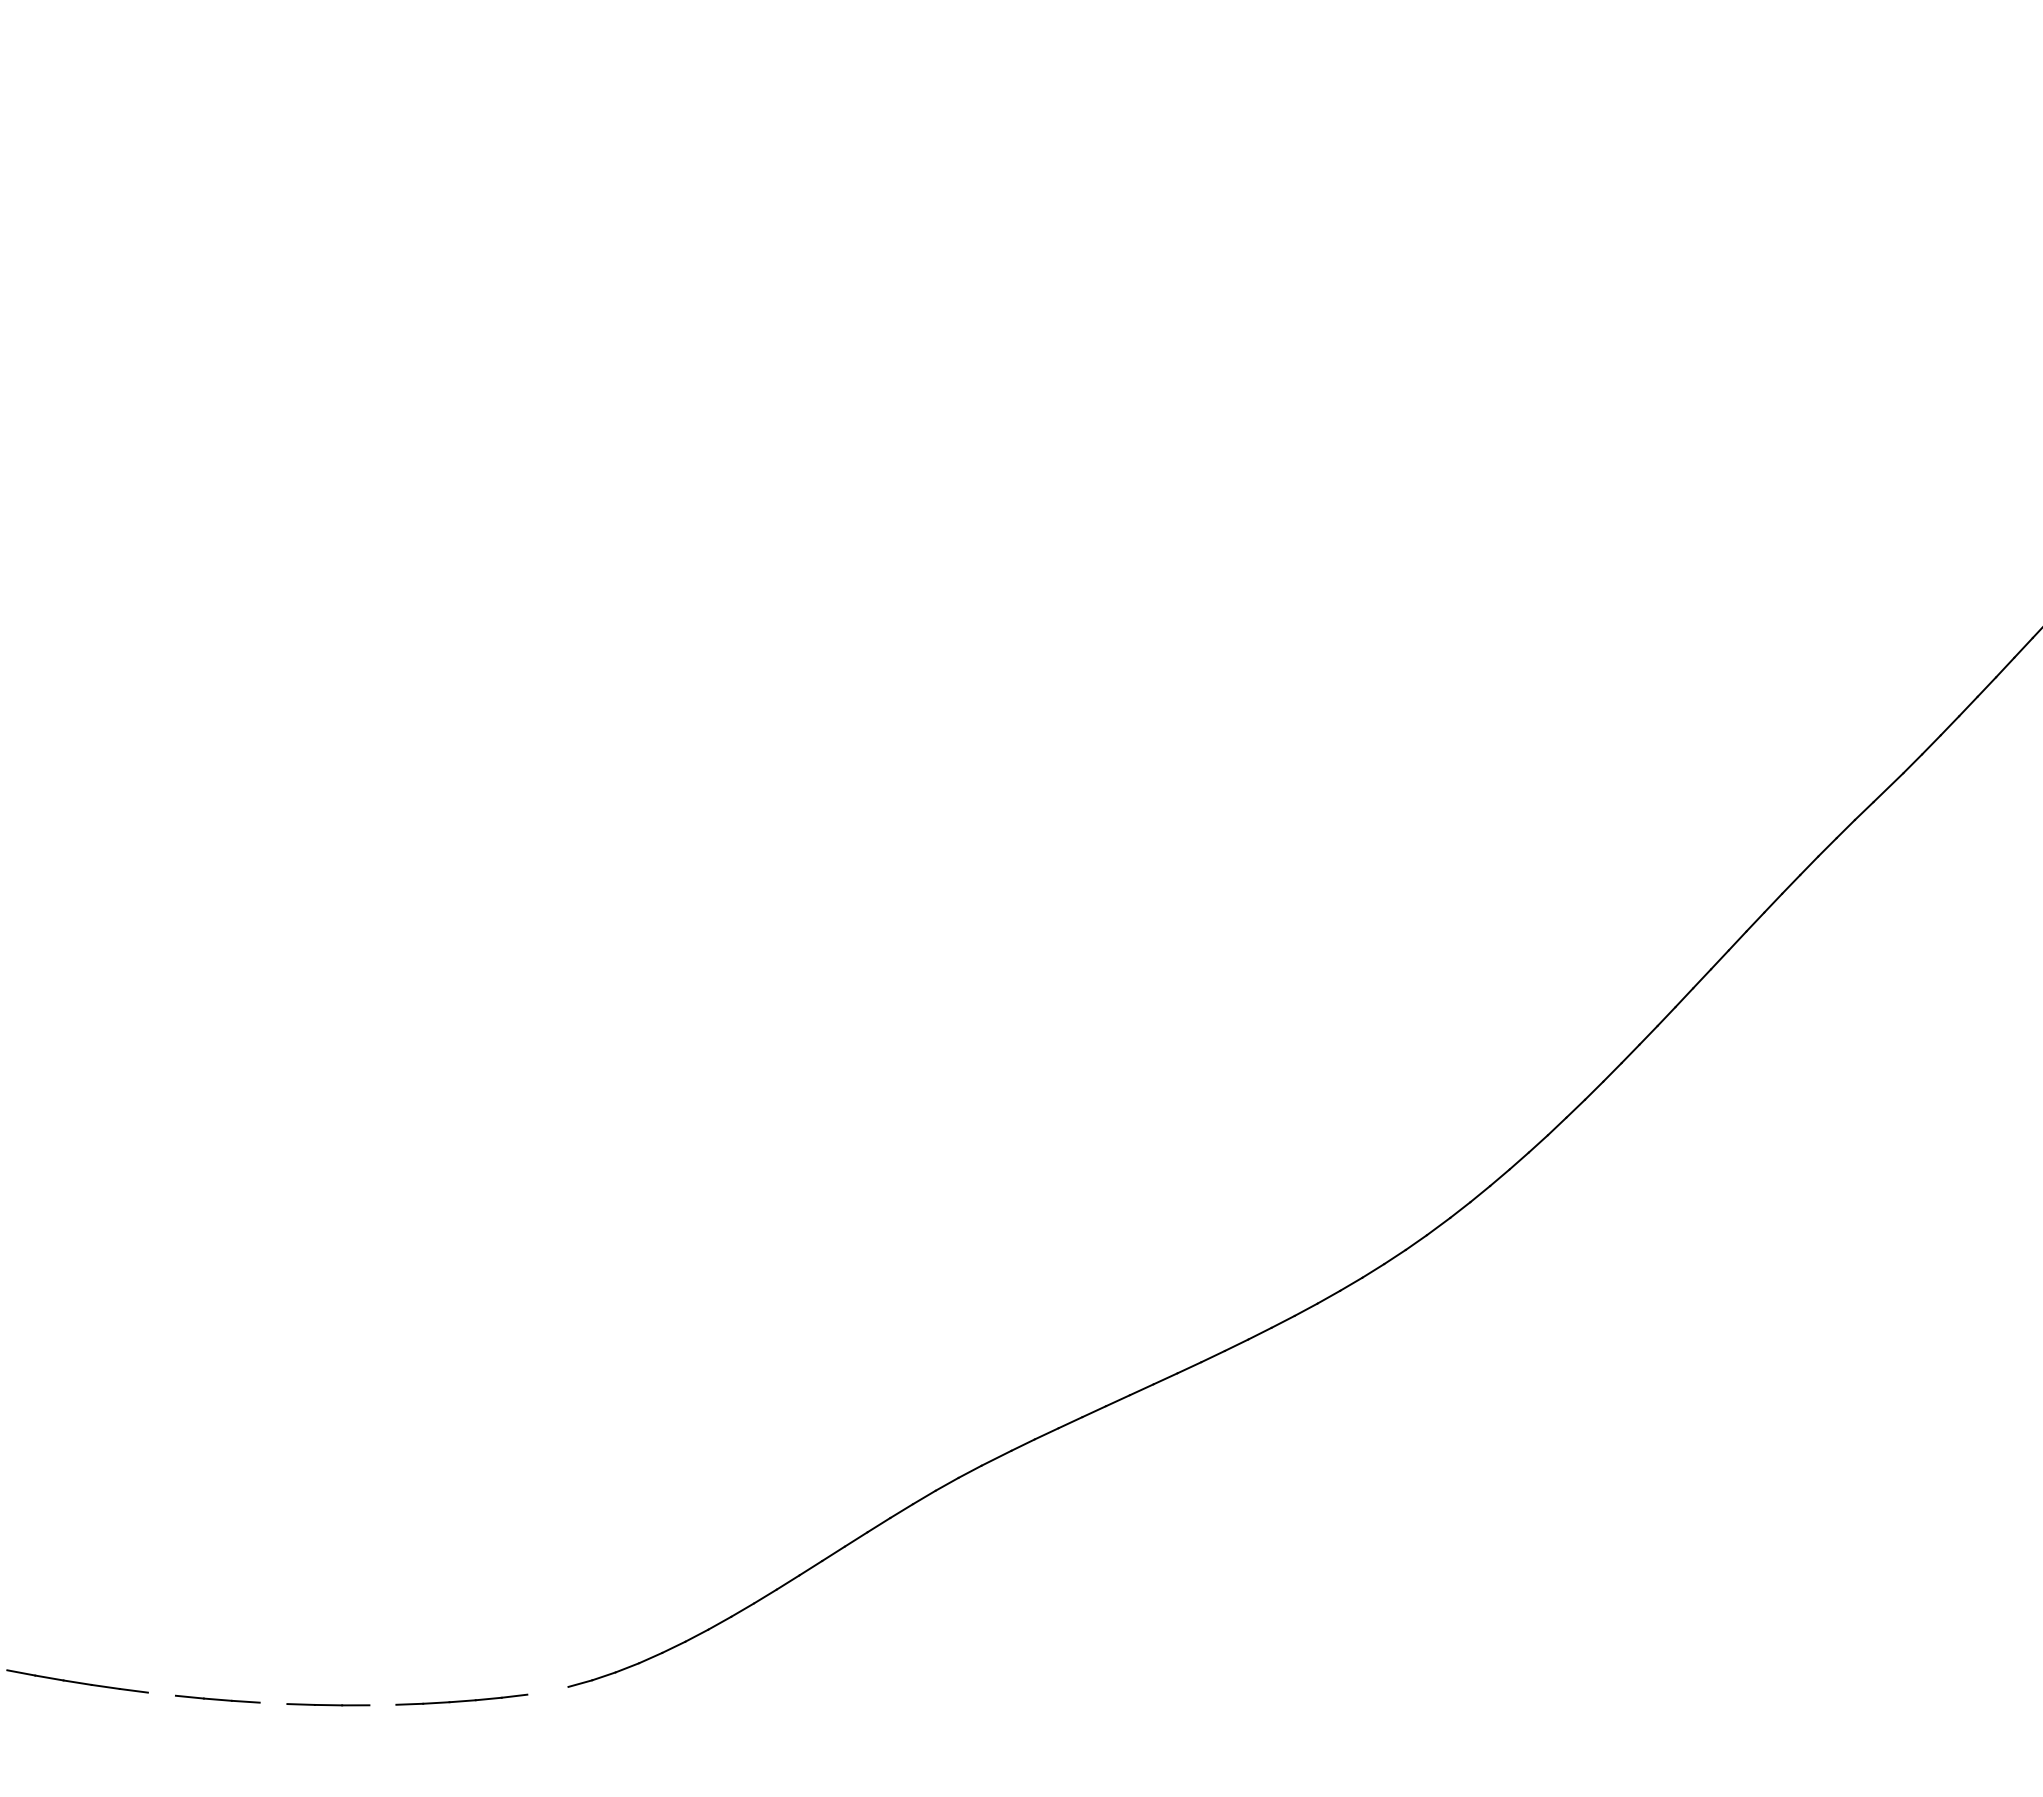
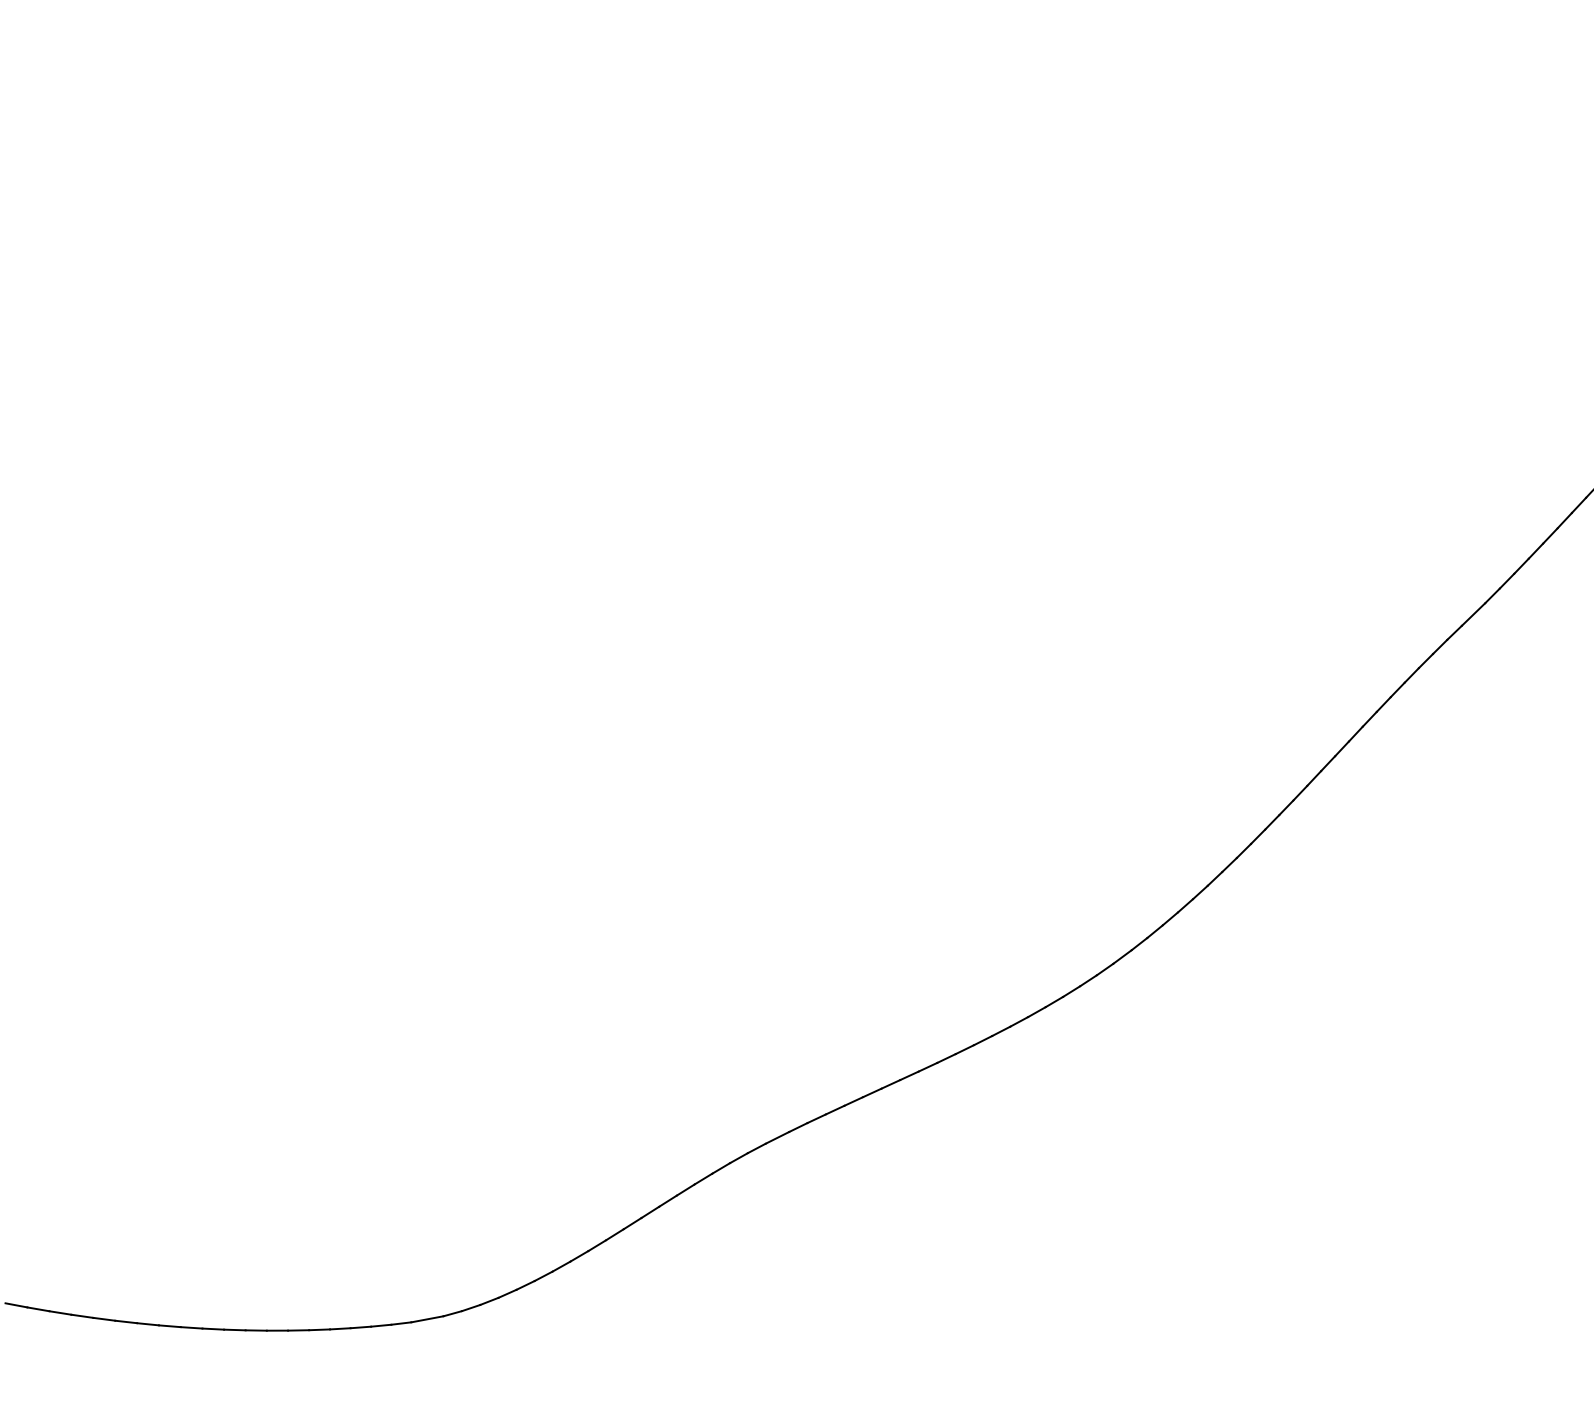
line: (547, 1690) -> (427, 1319), added
line: (161, 1693) -> (125, 1321), added
line: (273, 1703) -> (213, 1329), added
line: (382, 1704) -> (298, 1330), added

